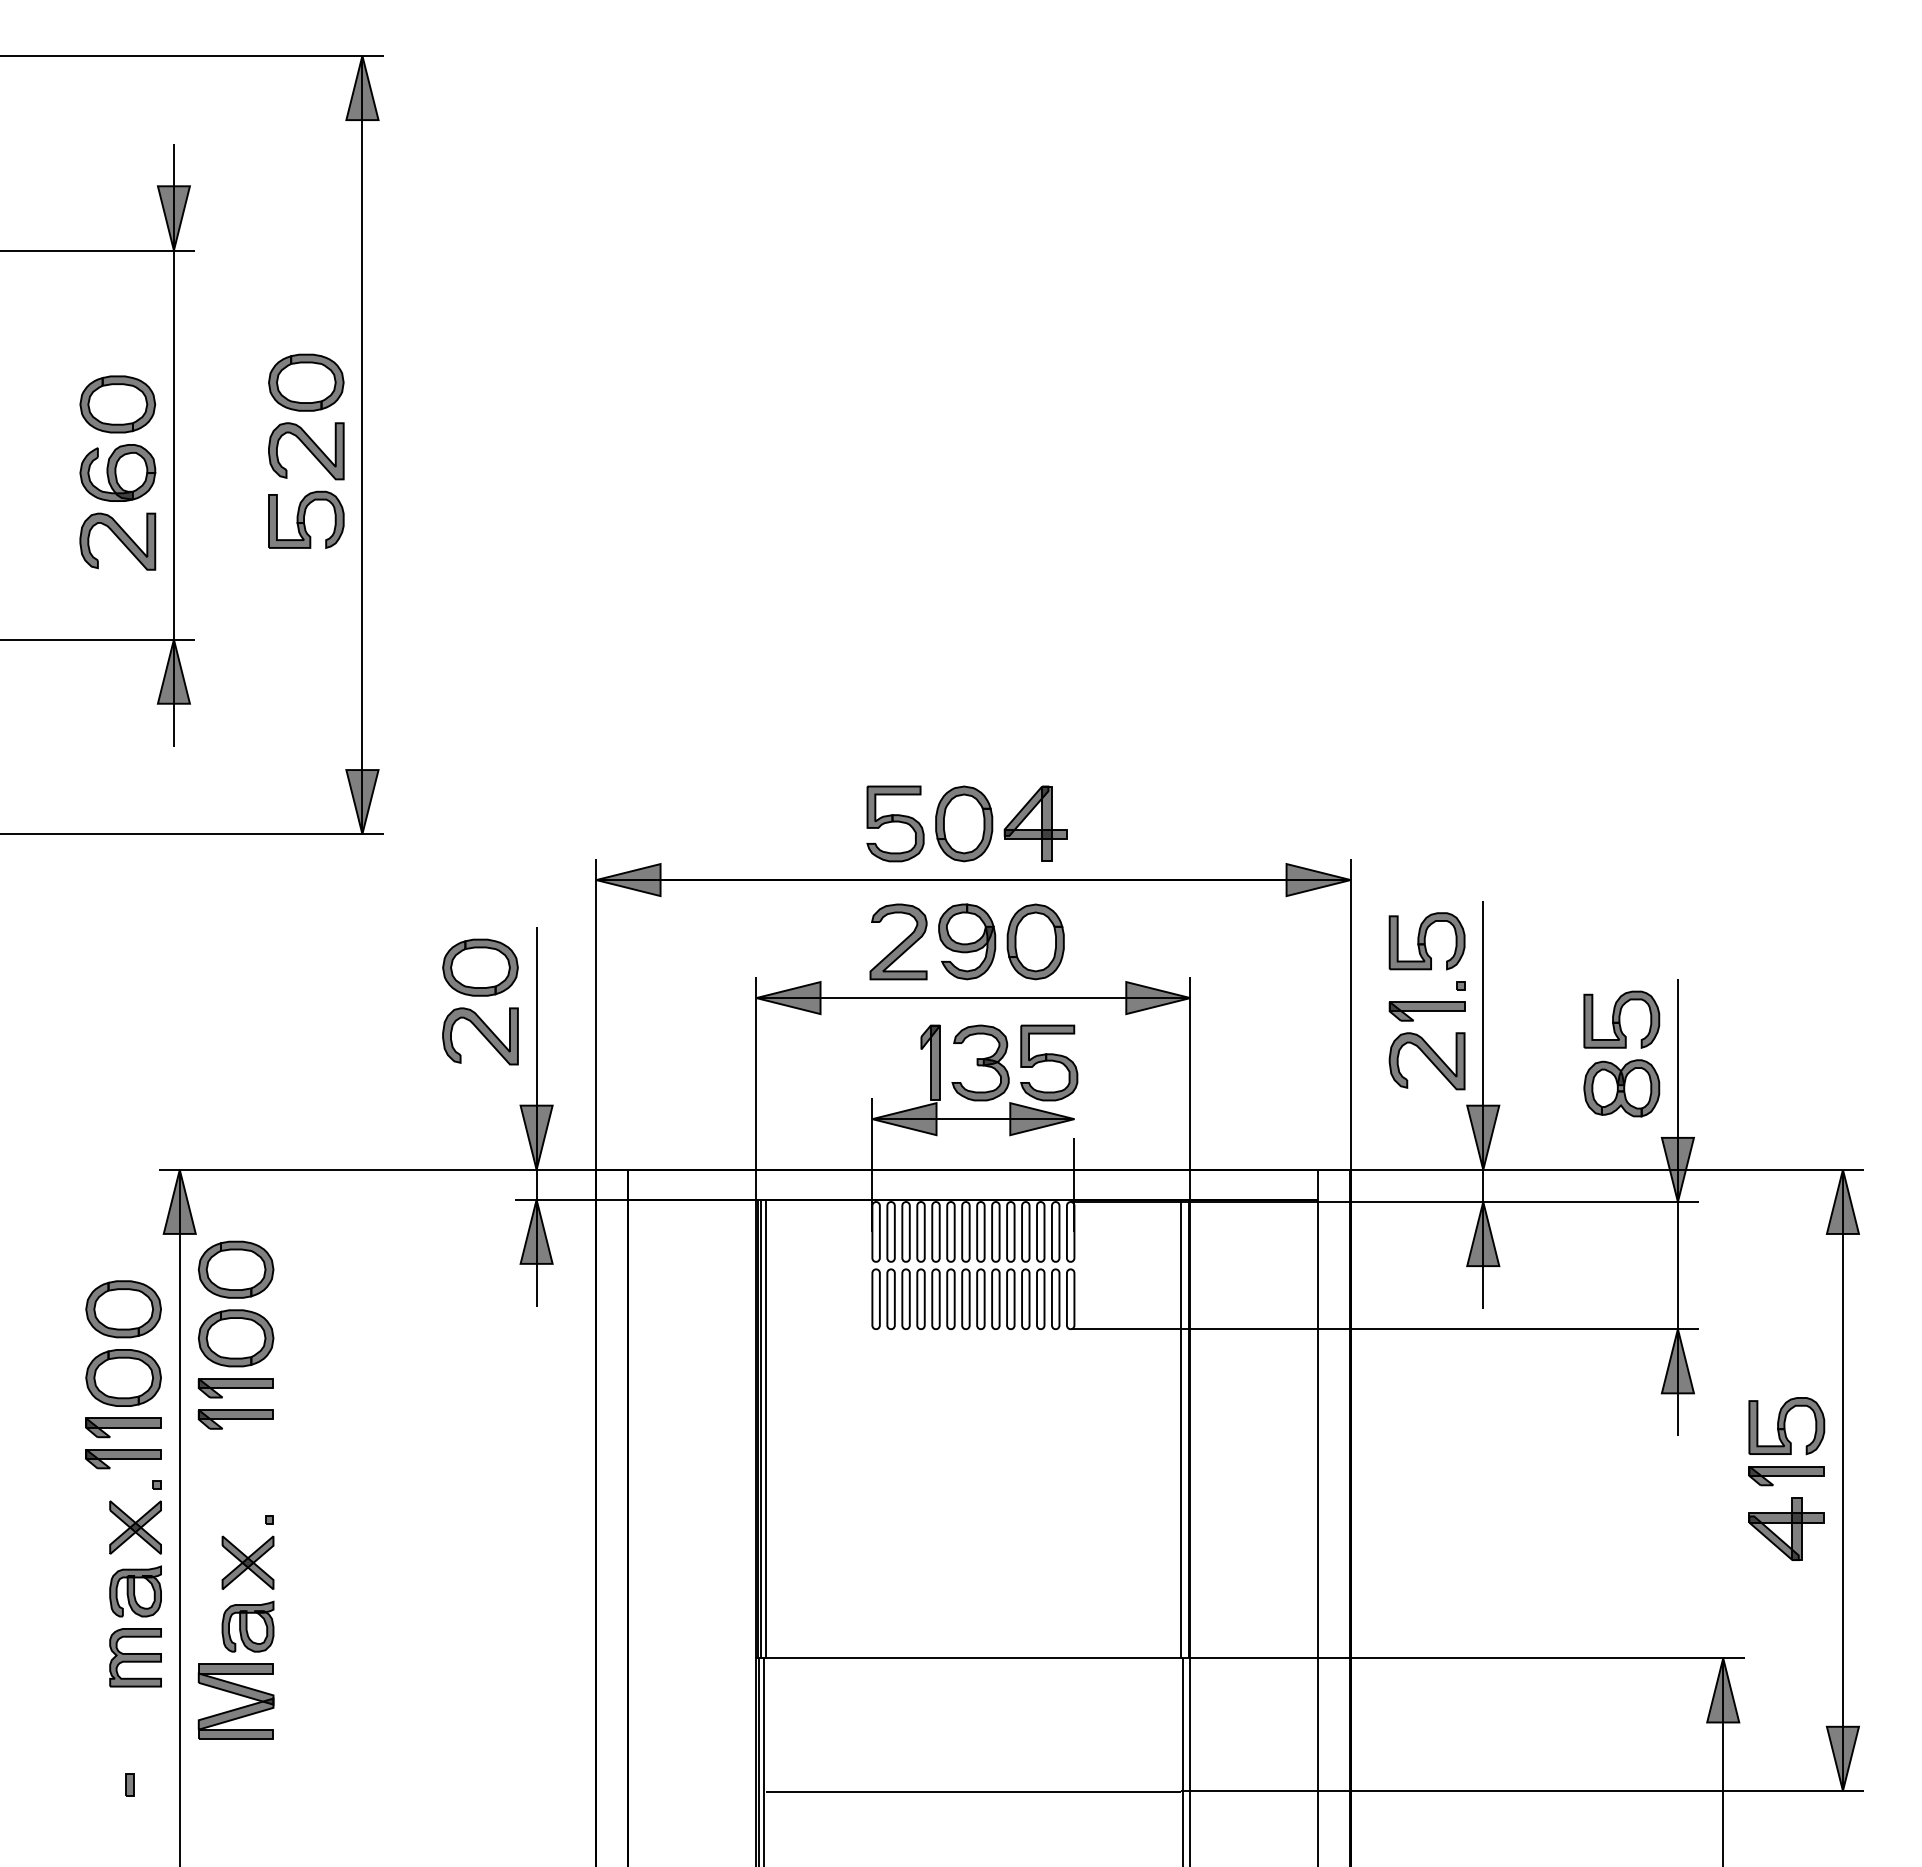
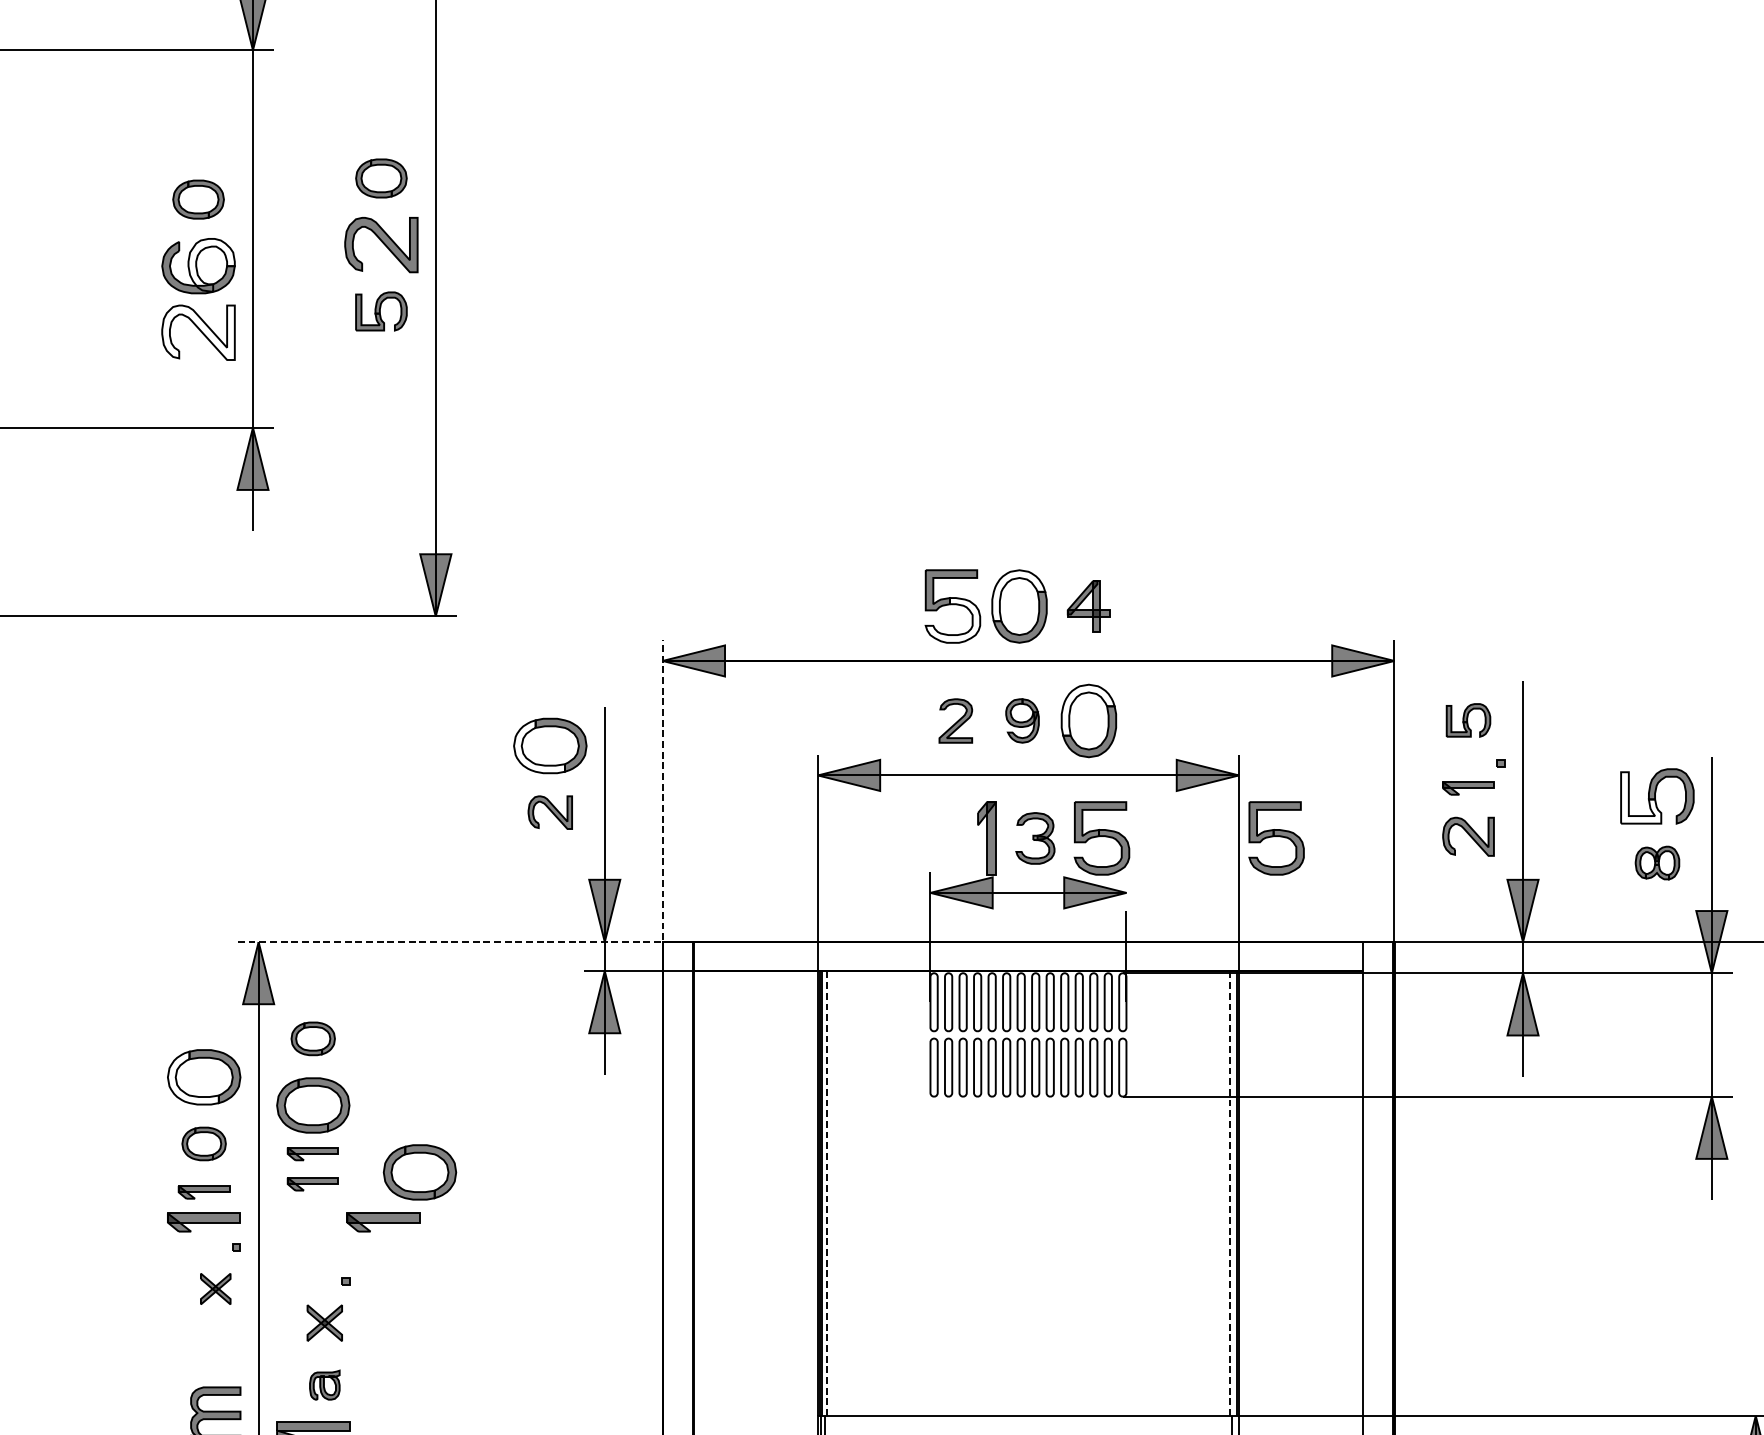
part: (306, 382) -> (381, 178), size x0.7
part: (117, 404) -> (198, 199), size x0.7
fill: (131, 471) -> (211, 264), removed
part: (306, 519) -> (381, 311), size x0.7
fill: (117, 541) -> (198, 332), removed
fill: (963, 812) -> (1018, 595), removed
part: (1035, 823) -> (1088, 606), size x0.7
fill: (895, 838) -> (952, 620), removed
fill: (1034, 930) -> (1087, 709), removed
part: (898, 941) -> (955, 720), size x0.6
part: (967, 941) -> (1022, 720), size x0.6
part: (1426, 941) -> (1467, 720), size x0.6
fill: (469, 968) -> (539, 746), removed
part: (1426, 1011) -> (1467, 788), size x0.7
fill: (1604, 1020) -> (1640, 797), removed
part: (480, 1036) -> (550, 812), size x0.6
part: (1426, 1061) -> (1467, 836), size x0.7
part: (980, 1062) -> (1035, 837), size x0.7
part: (1229, 1062) -> (1276, 837), added
part: (1621, 1088) -> (1657, 863), size x0.6
line: (534, 1169) -> (602, 941), solid -> dashed
part: (235, 1269) -> (312, 1038), size x0.6
fill: (112, 1309) -> (193, 1077), removed
part: (123, 1377) -> (204, 1143), size x0.6
part: (235, 1388) -> (312, 1154), size x0.7
part: (345, 1407) -> (419, 1172), added
part: (235, 1419) -> (312, 1184), size x0.7
part: (123, 1427) -> (204, 1191), size x0.7
line: (765, 1428) -> (826, 1192), solid -> dashed
line: (1181, 1428) -> (1230, 1192), solid -> dashed
part: (308, 1459) -> (383, 1223), added
part: (135, 1527) -> (215, 1288), size x0.6
part: (247, 1562) -> (324, 1322), size x0.7
part: (135, 1591) -> (215, 1351), removed
part: (247, 1626) -> (324, 1385), size x0.6

